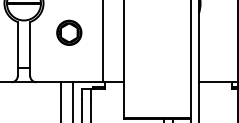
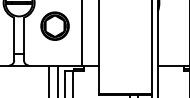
part: (69, 32) -> (55, 25), size x1.43

